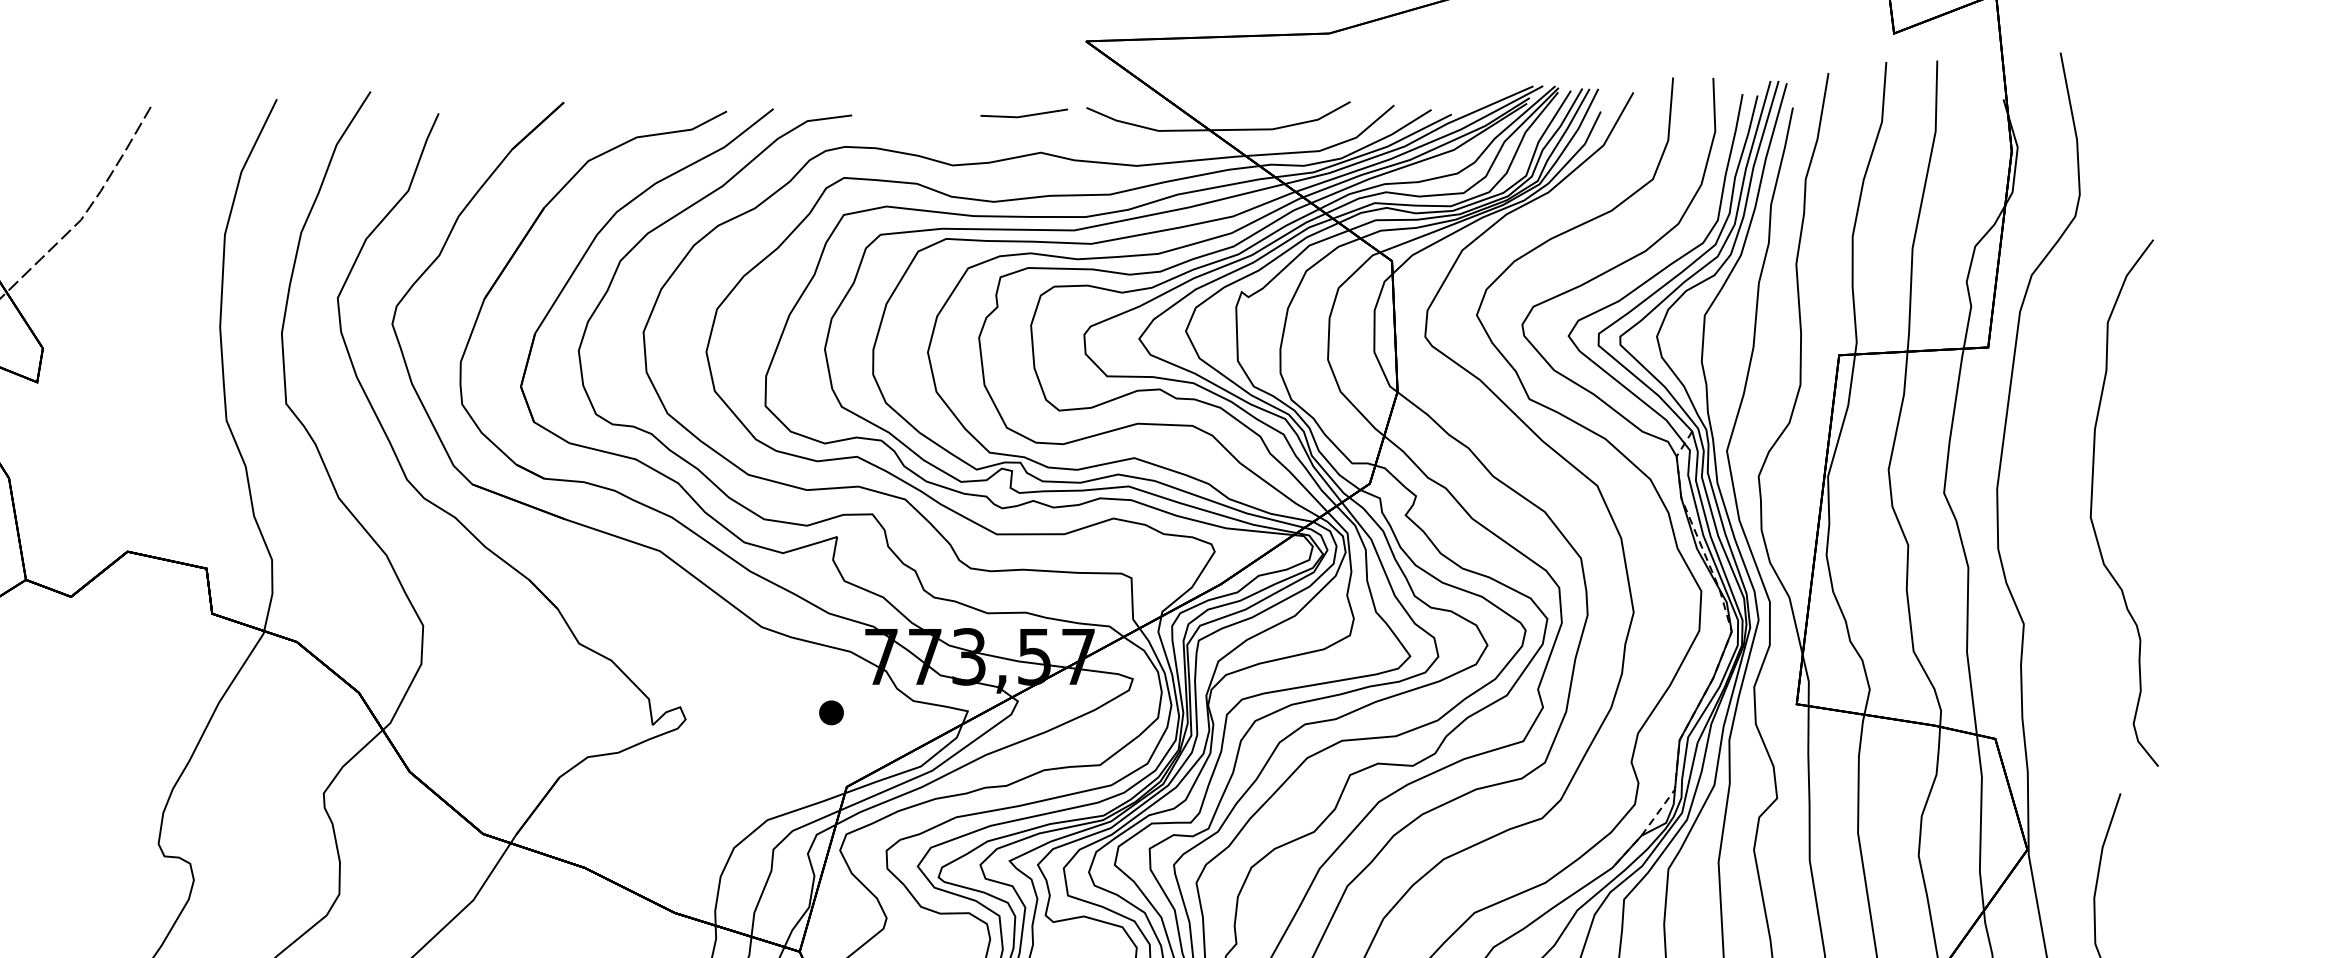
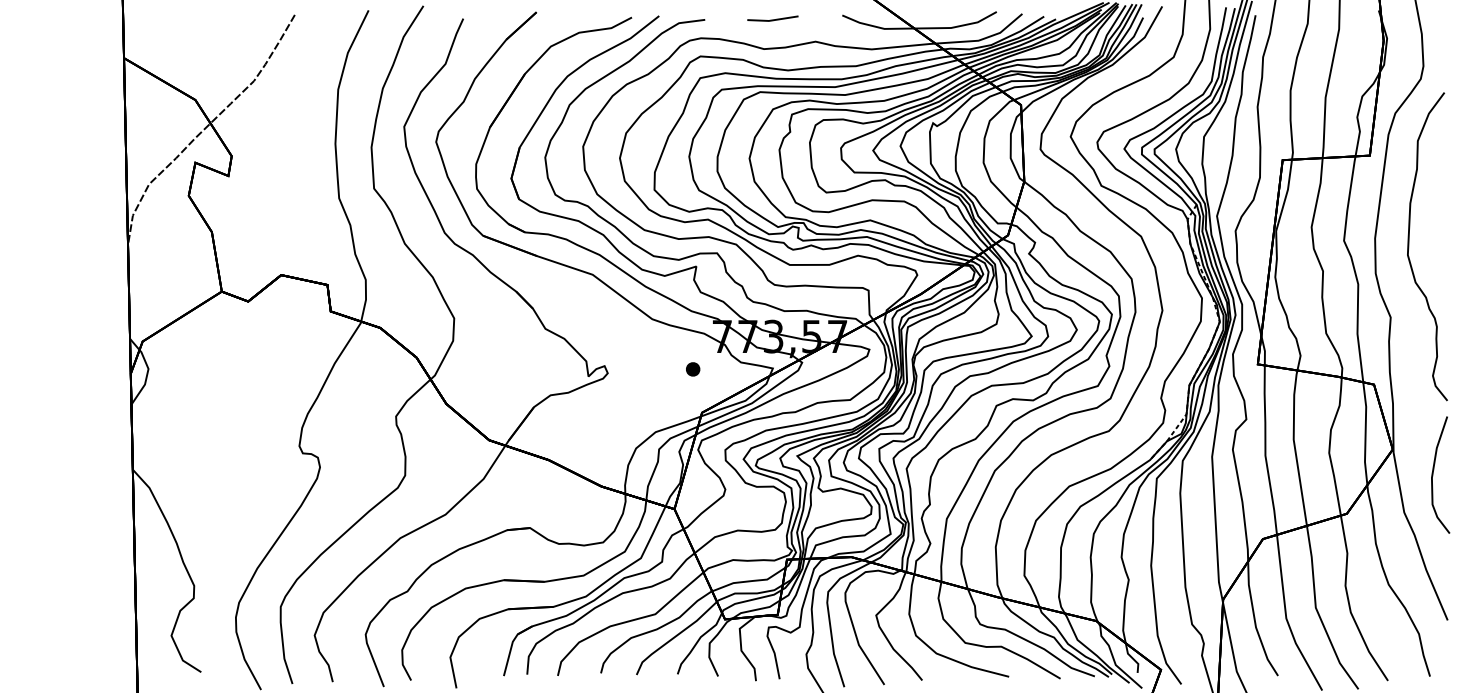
line: (1023, 114) -> (772, 19), moved
curve: (2093, 502) -> (1409, 246), moved

